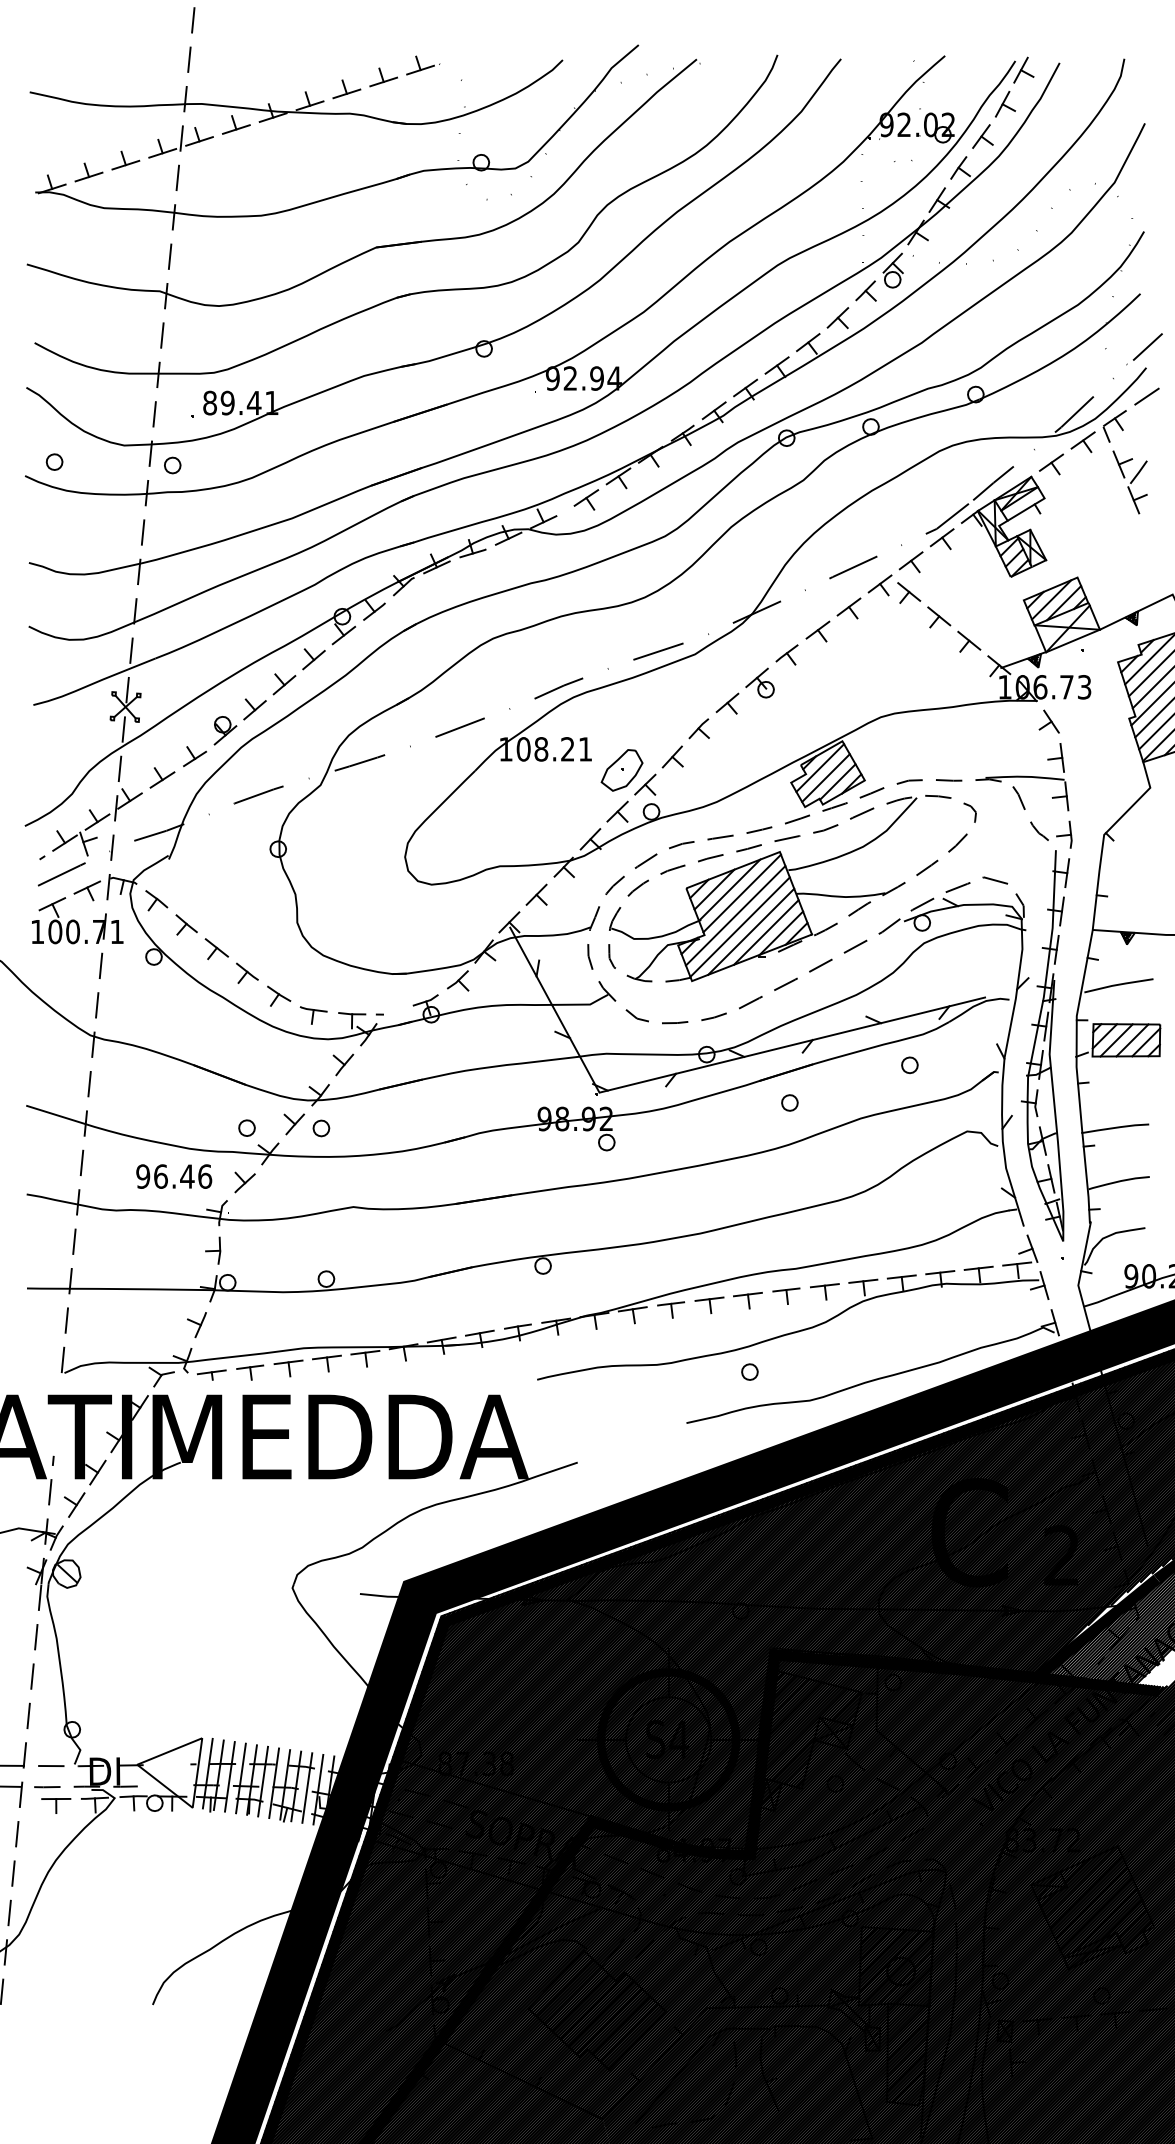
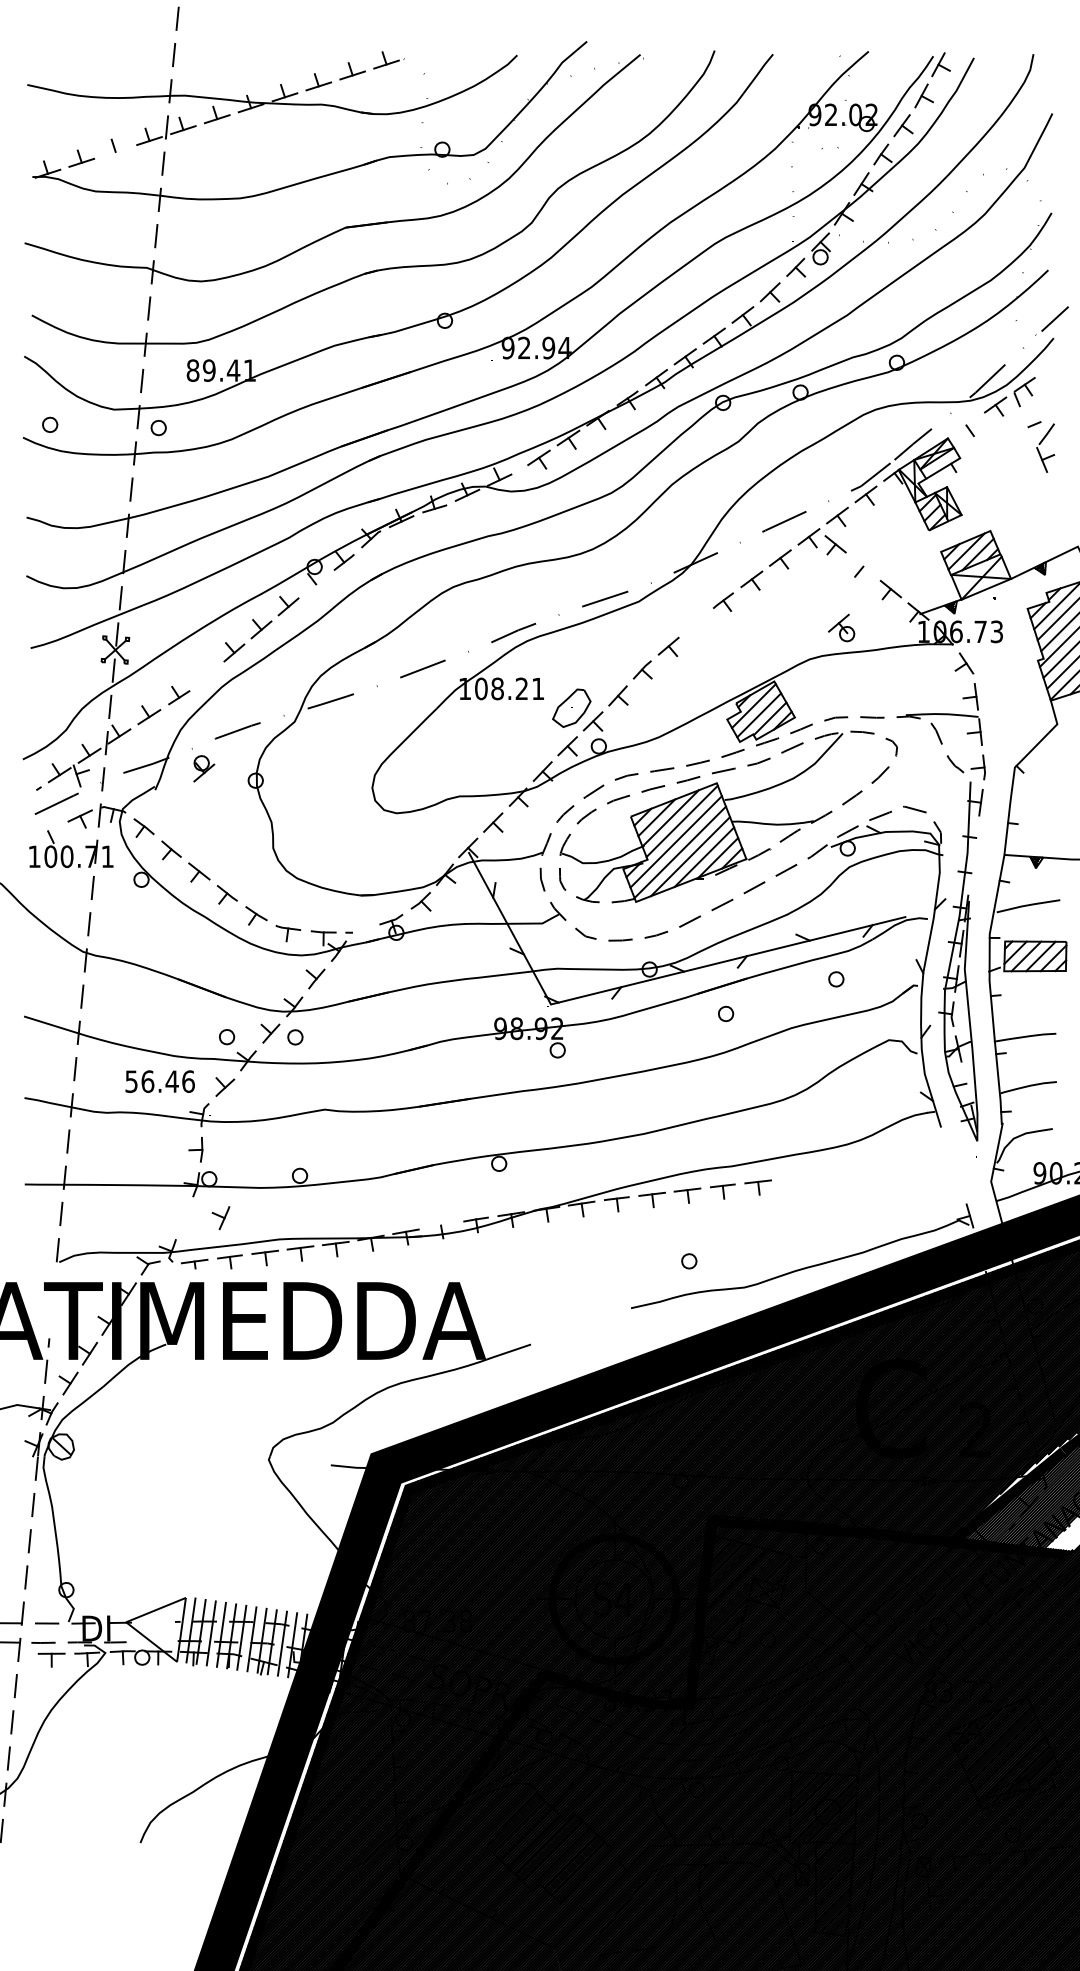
line: (125, 164) -> (115, 151), removed
line: (1146, 396) -> (1053, 364), removed
line: (1051, 462) -> (966, 425), removed
line: (1118, 464) -> (1028, 427), removed
line: (939, 616) -> (863, 566), removed
line: (343, 635) -> (315, 584), removed
part: (759, 682) -> (841, 627), moved
part: (225, 730) -> (204, 768), moved
line: (51, 903) -> (47, 830), removed
line: (1061, 910) -> (975, 837), removed
line: (1056, 950) -> (971, 873), removed
text: (143, 1176) -> (131, 1081), 96.46 -> 56.46
line: (1051, 1178) -> (966, 1083), removed
part: (196, 1325) -> (220, 1218), moved
part: (799, 1329) -> (734, 1222), removed
line: (479, 1333) -> (440, 1225), removed

